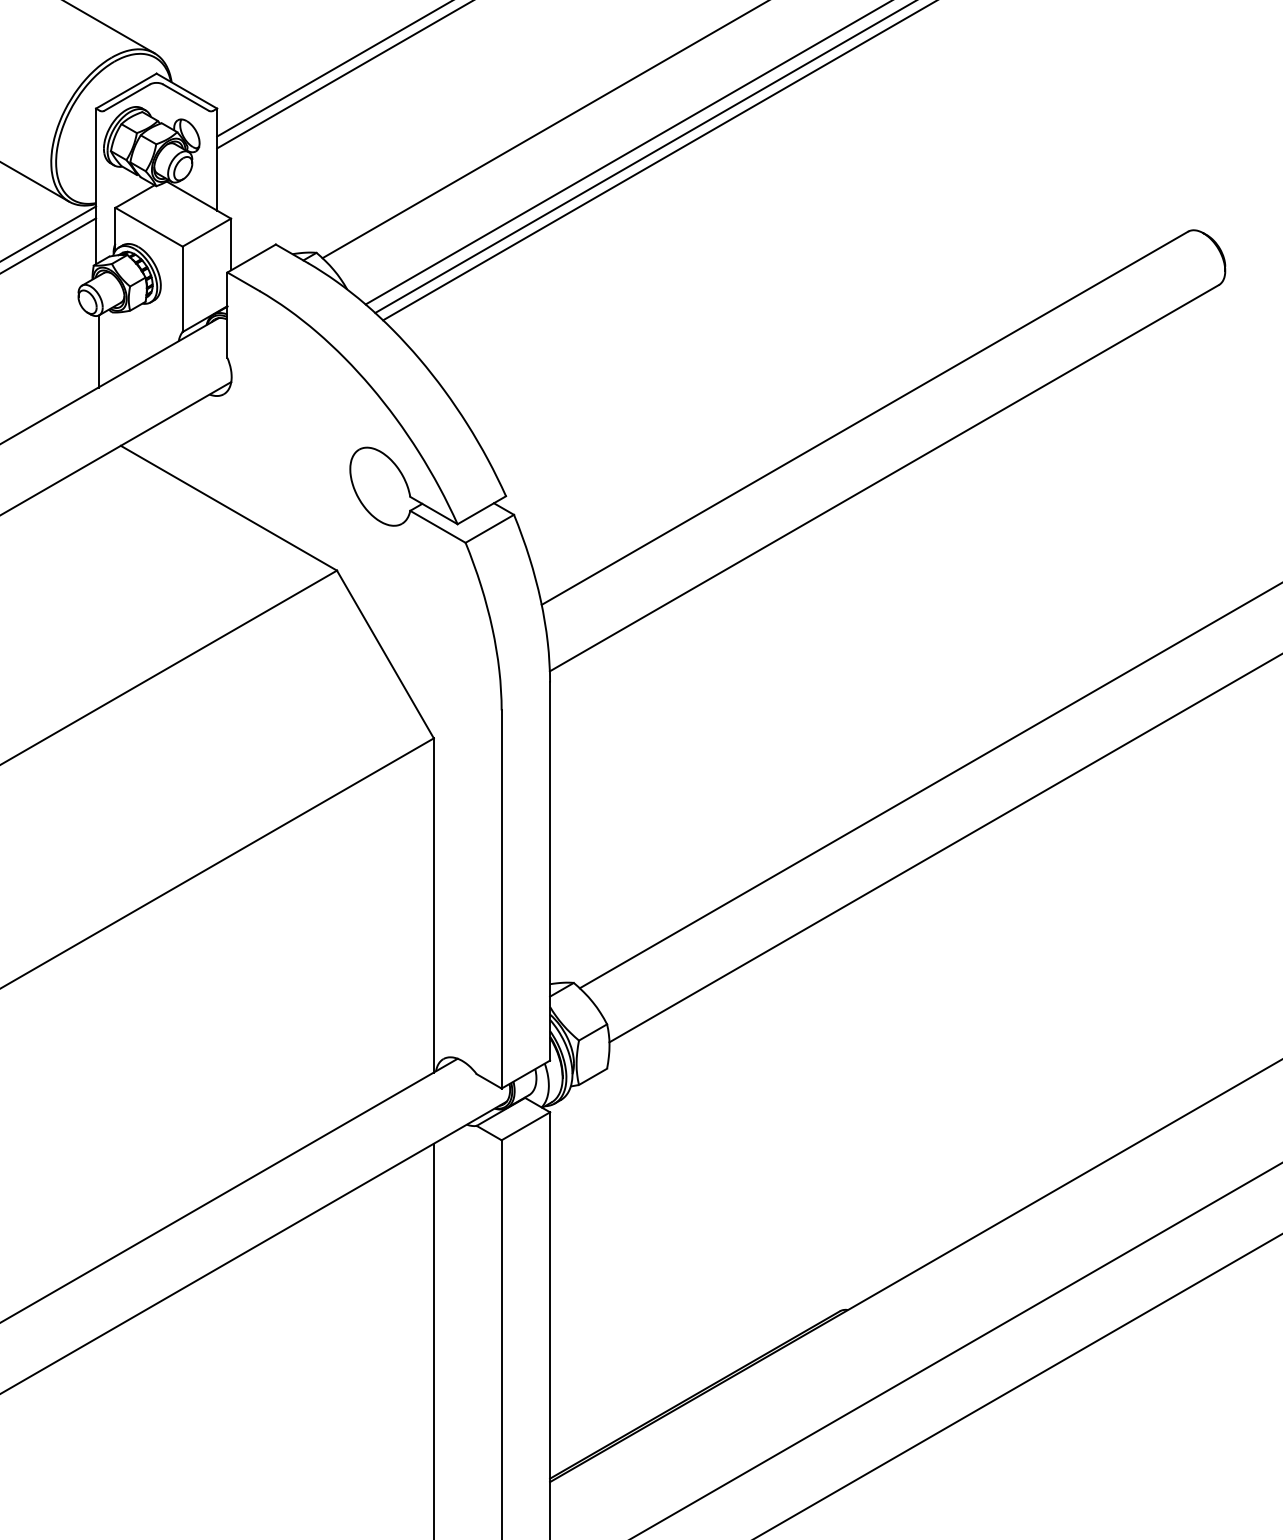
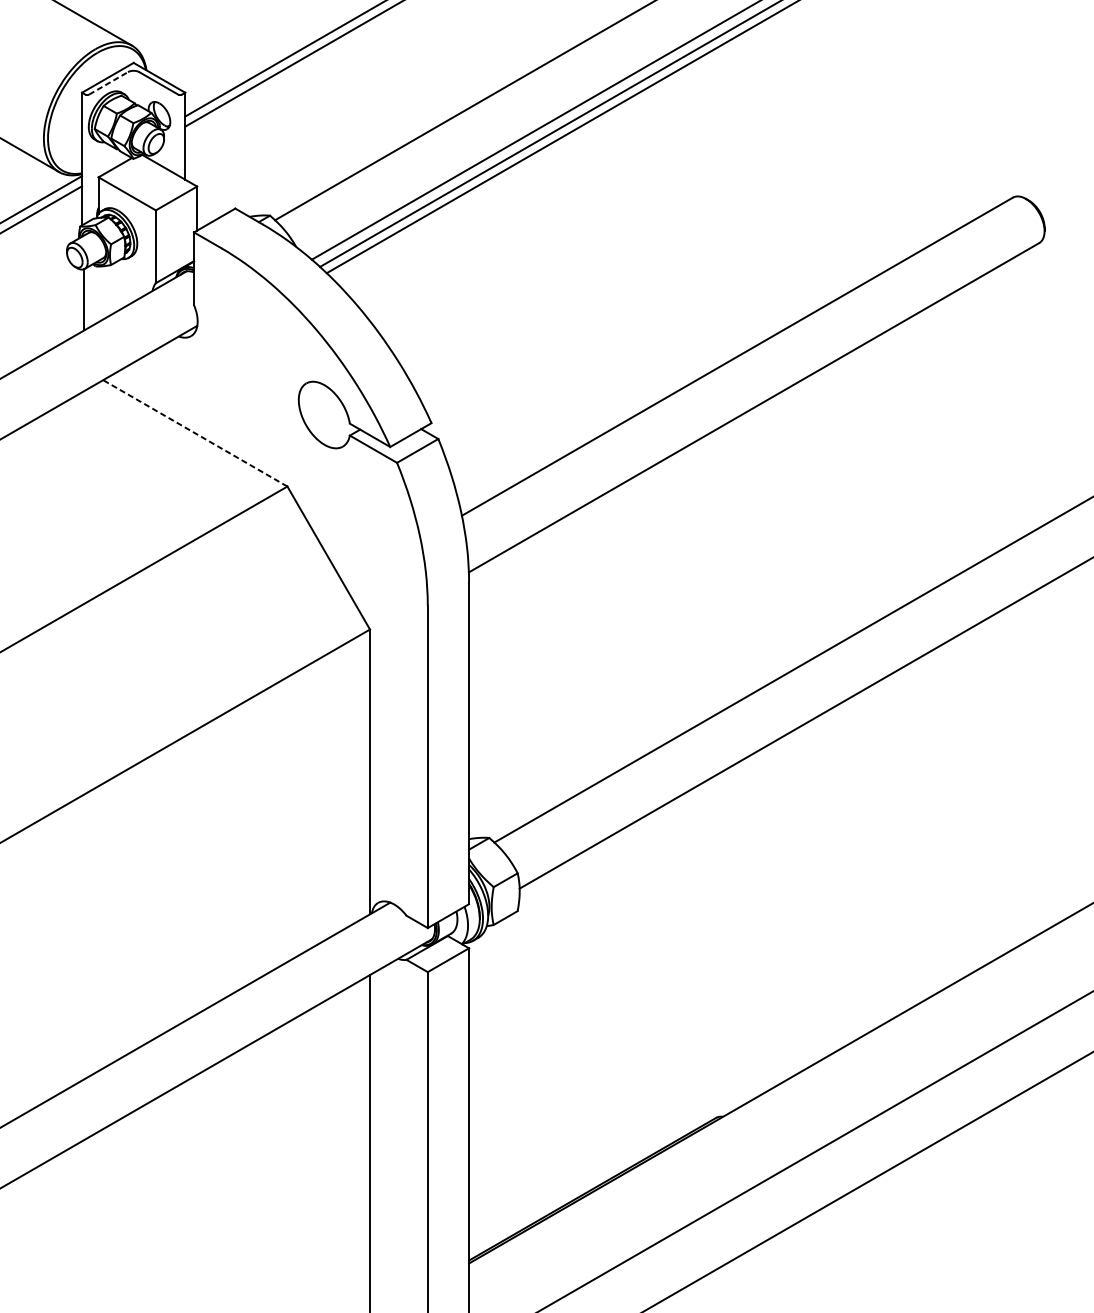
line: (127, 97) -> (108, 83), solid -> dashed
line: (228, 508) -> (194, 433), solid -> dashed

